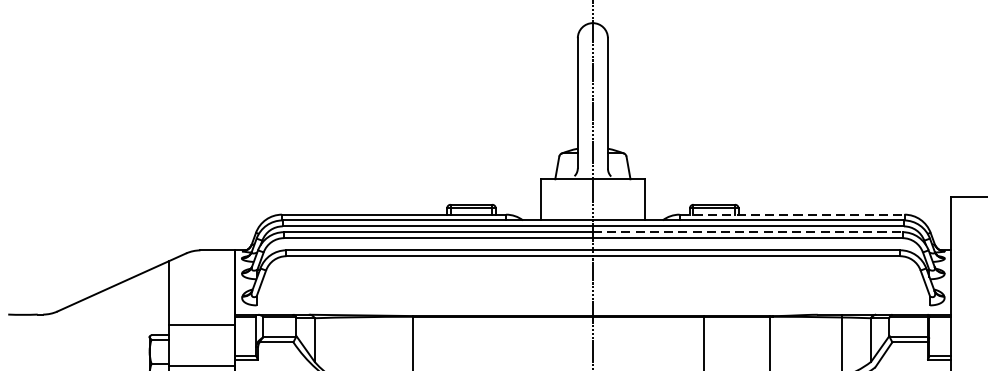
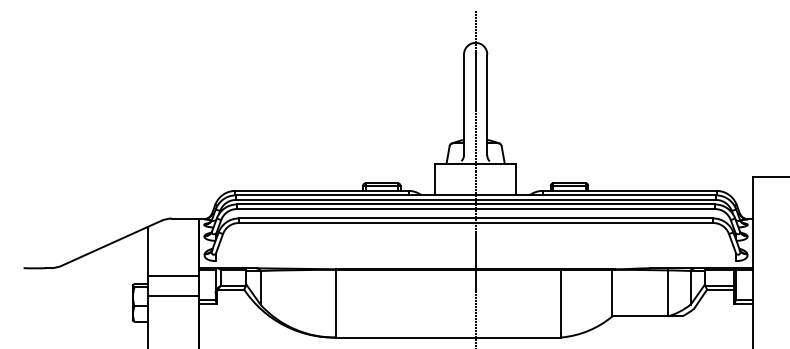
line: (791, 214) -> (629, 190), dashed -> solid
line: (747, 232) -> (595, 204), dashed -> solid
line: (200, 365) -> (172, 295), moved

